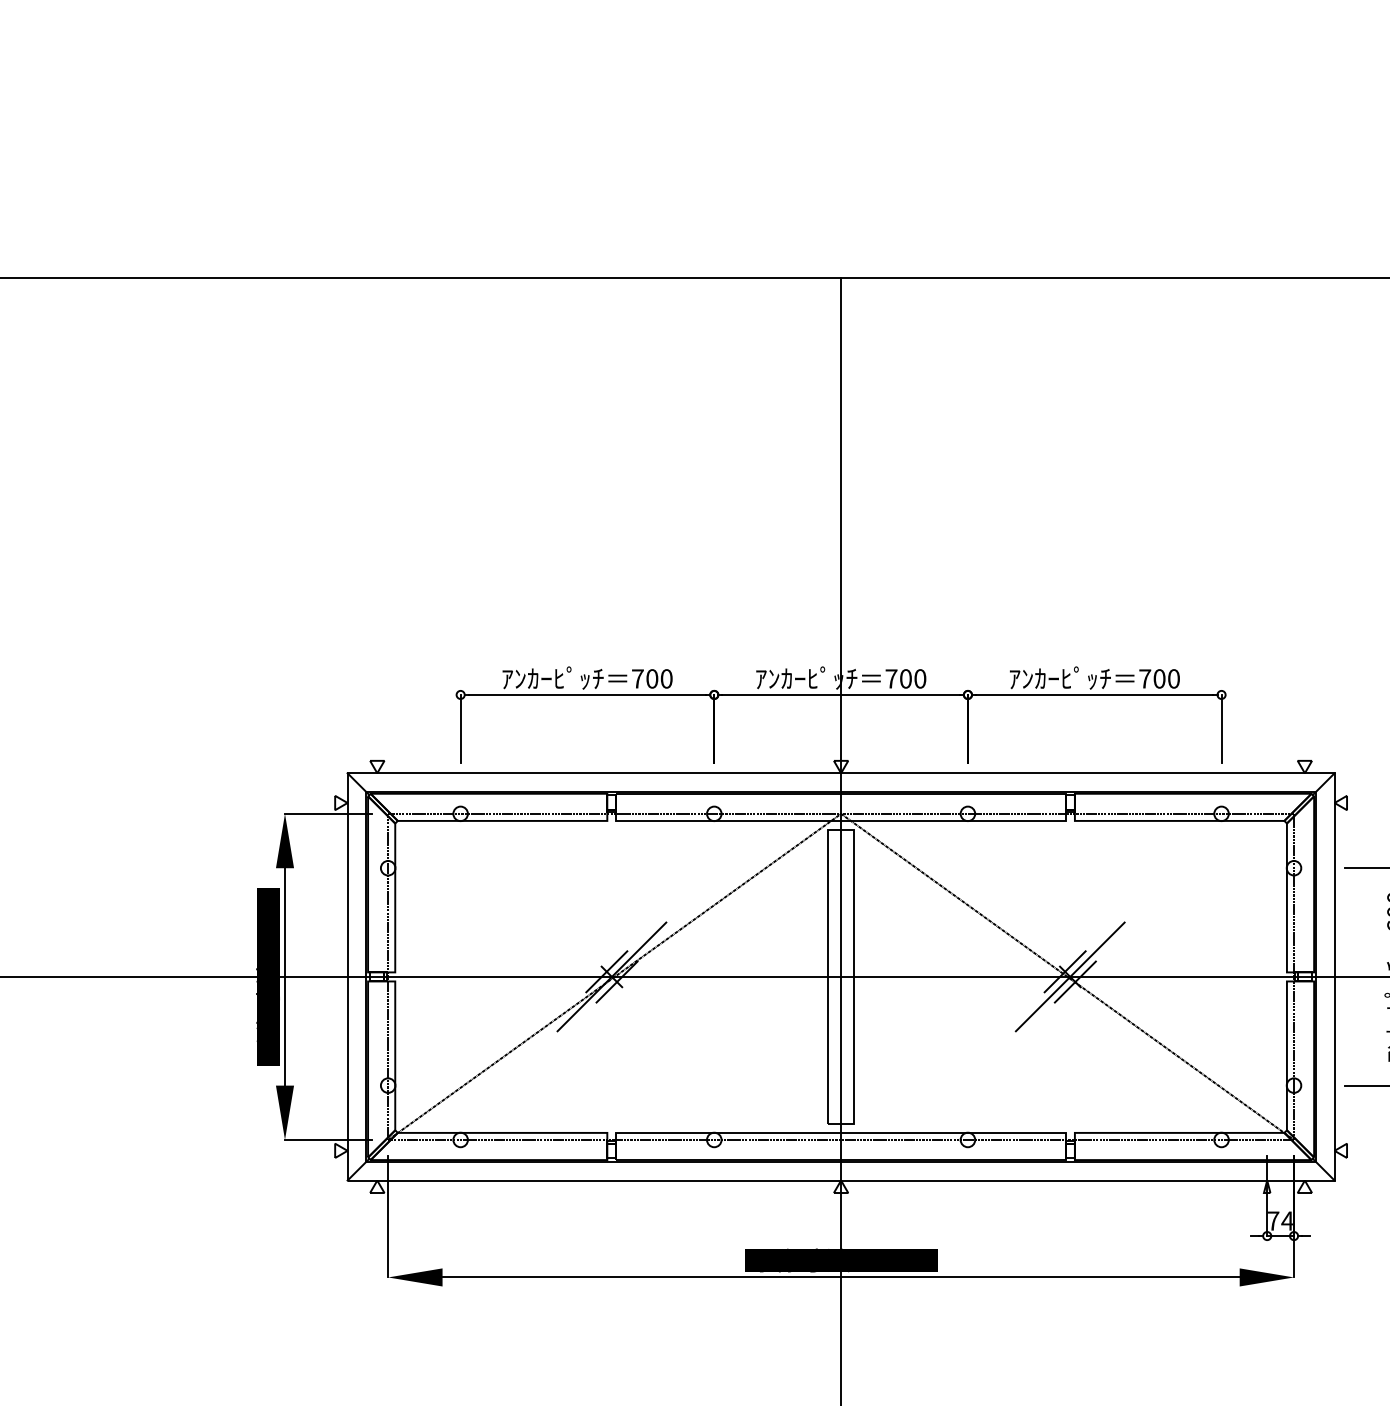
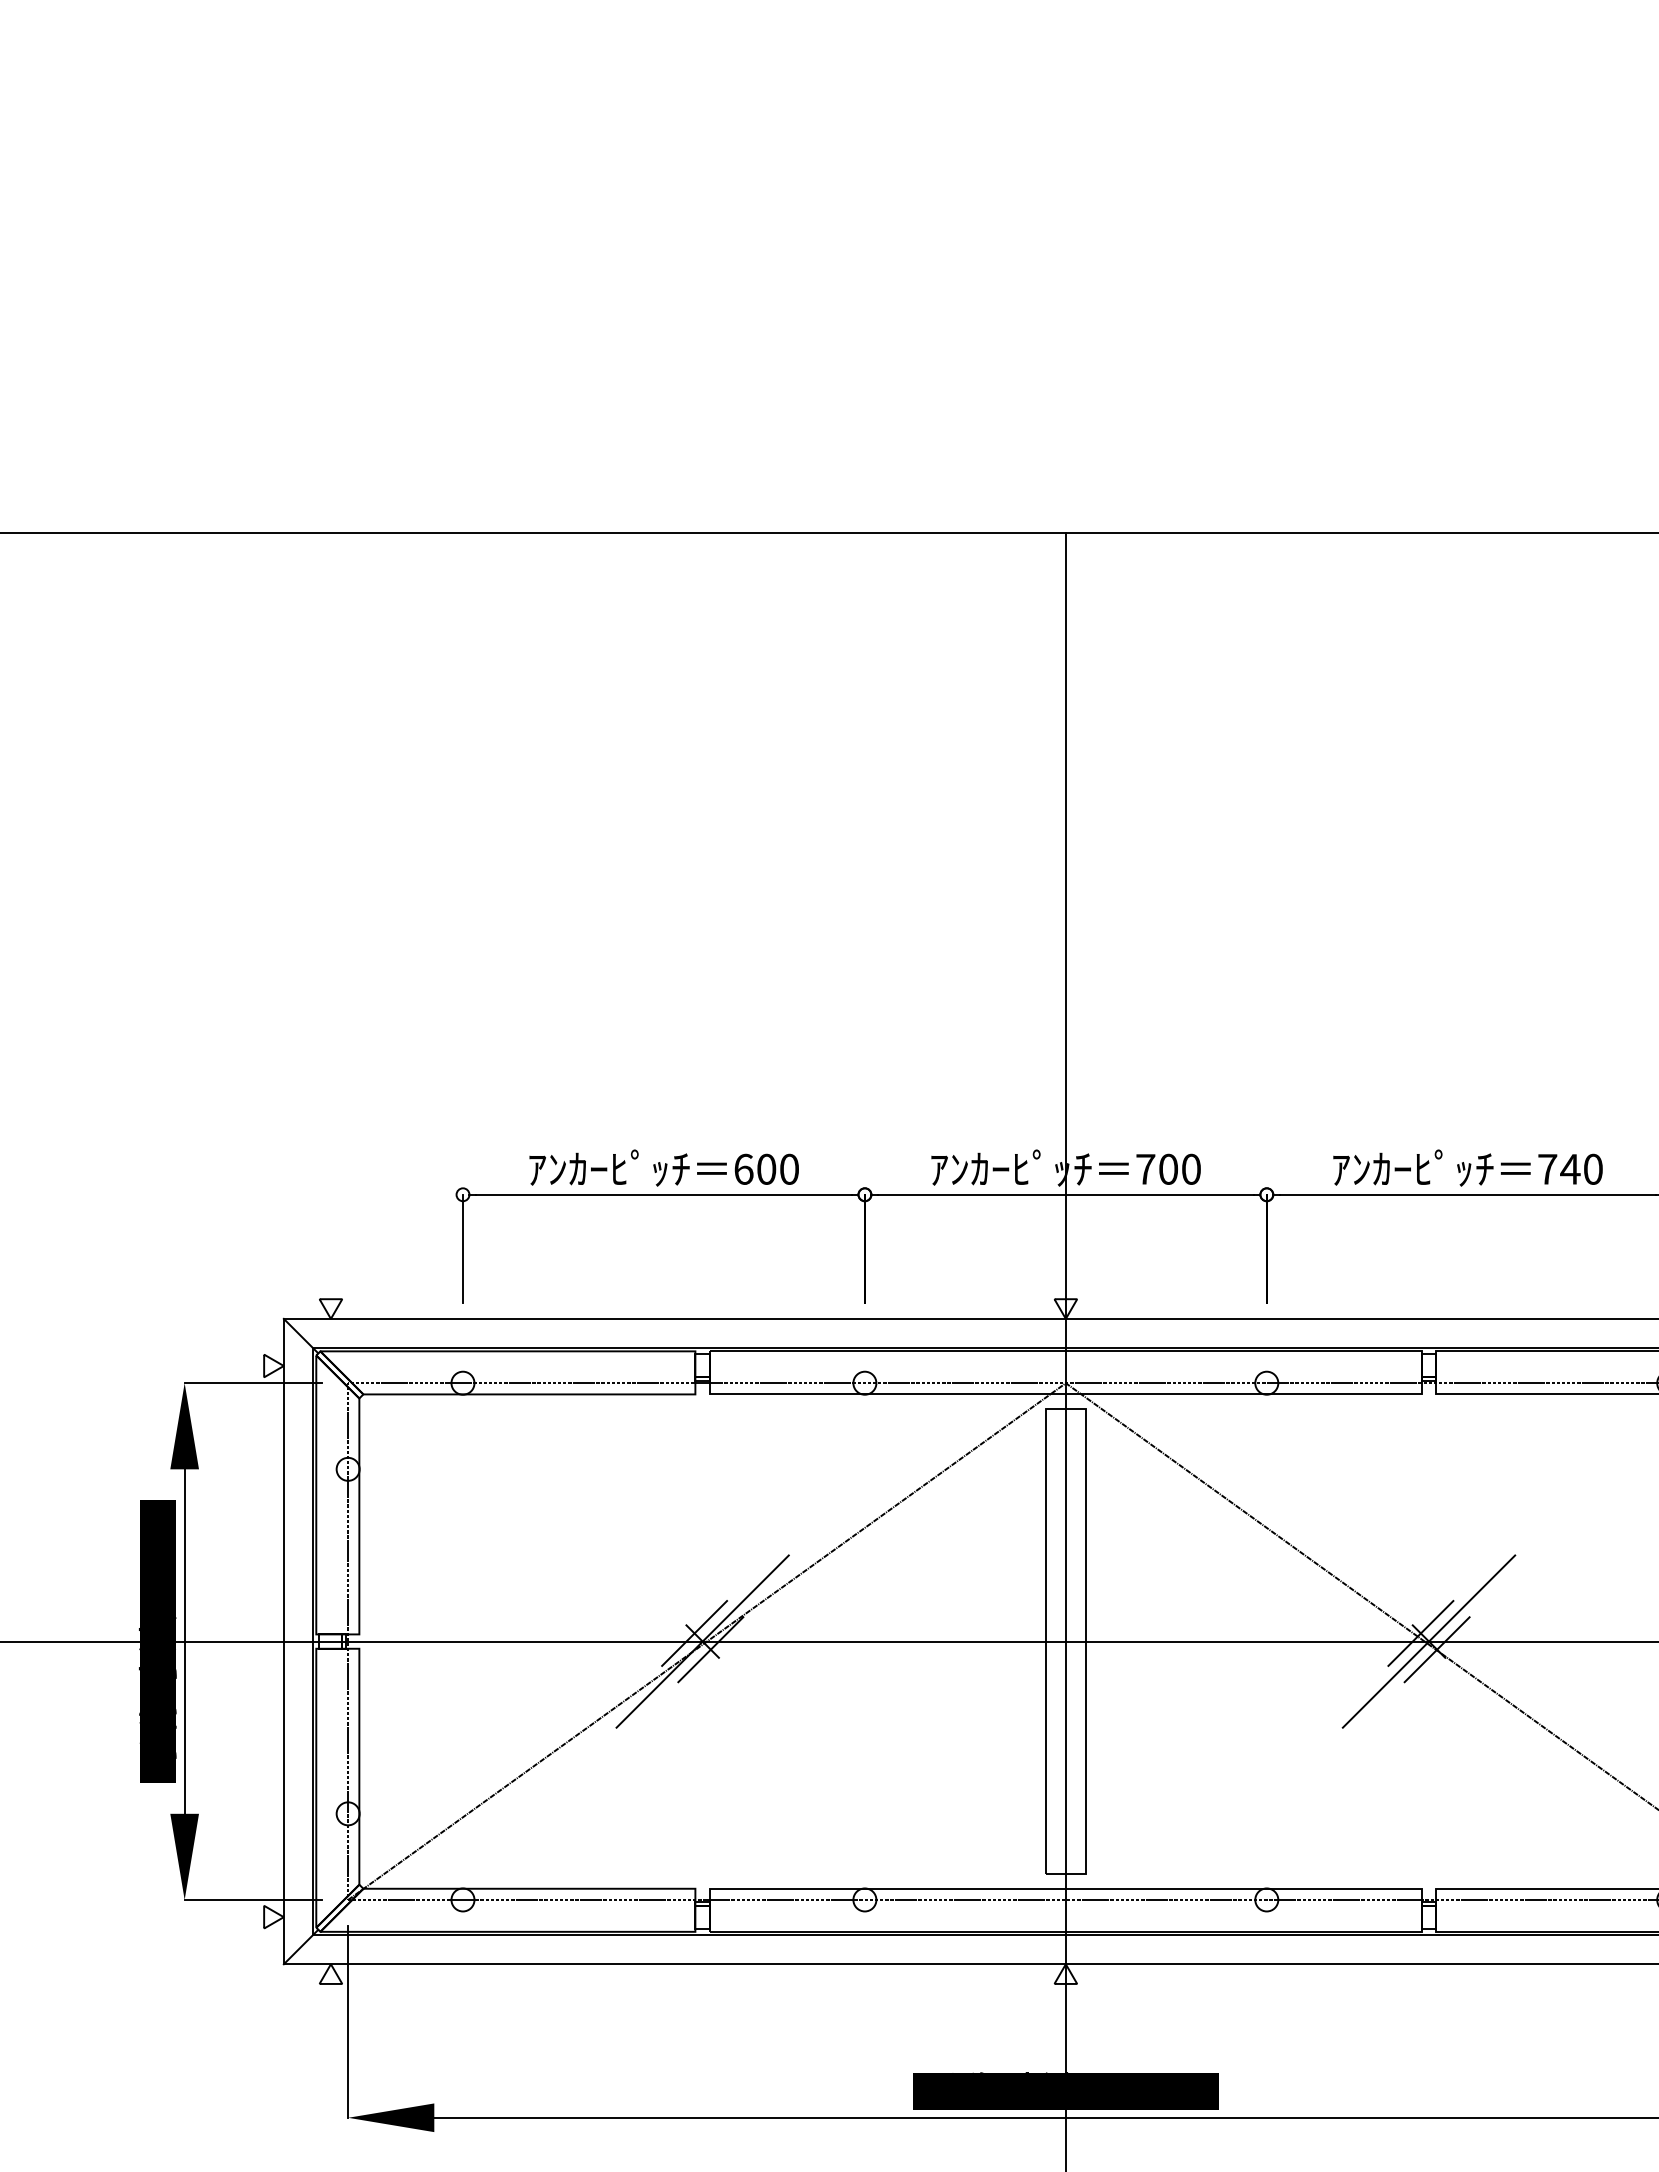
text: (637, 678) -> (743, 1168), 700 -> 600
text: (1159, 678) -> (1570, 1168), 700 -> 740

